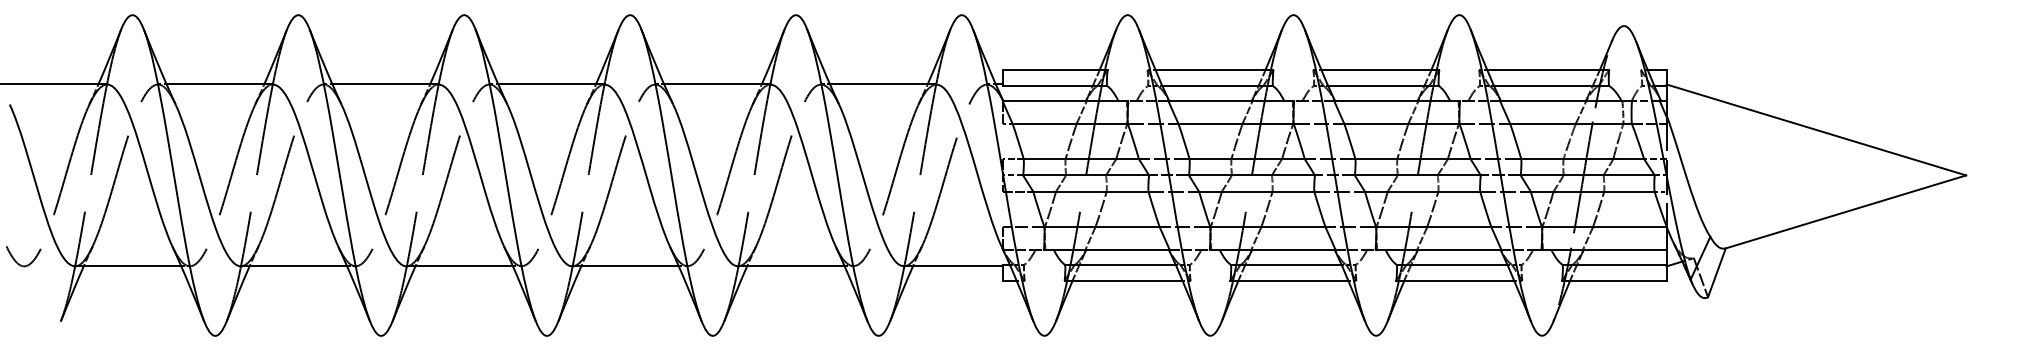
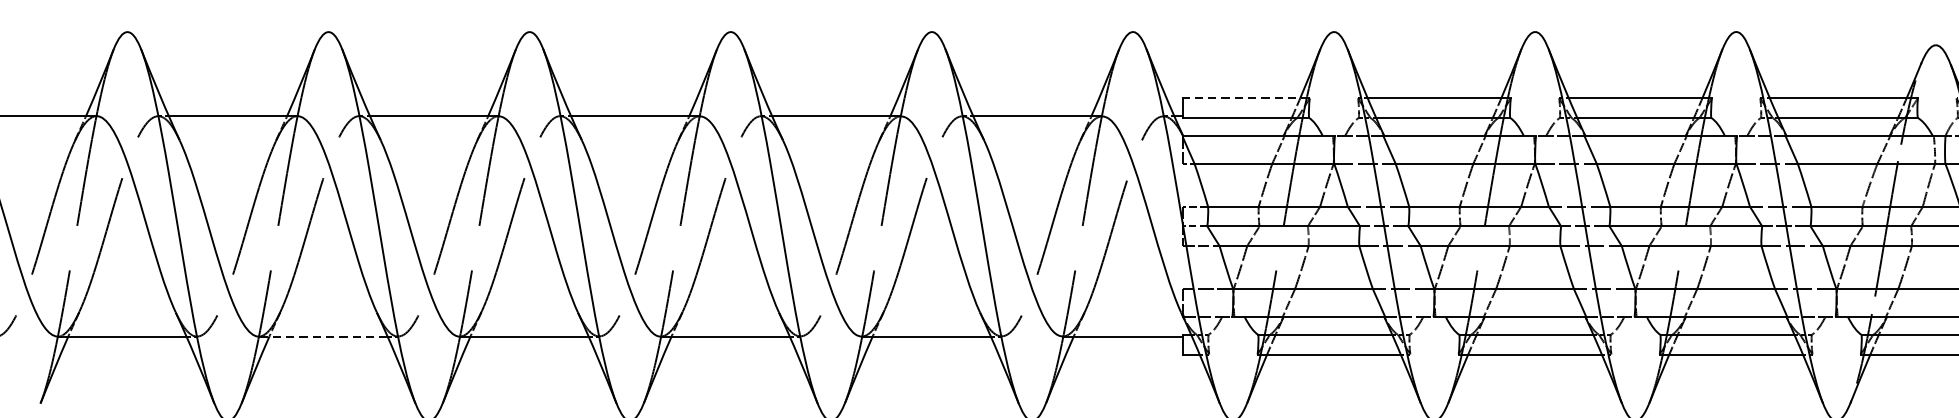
line: (1054, 69) -> (1245, 97), solid -> dashed
line: (293, 266) -> (322, 336), solid -> dashed

